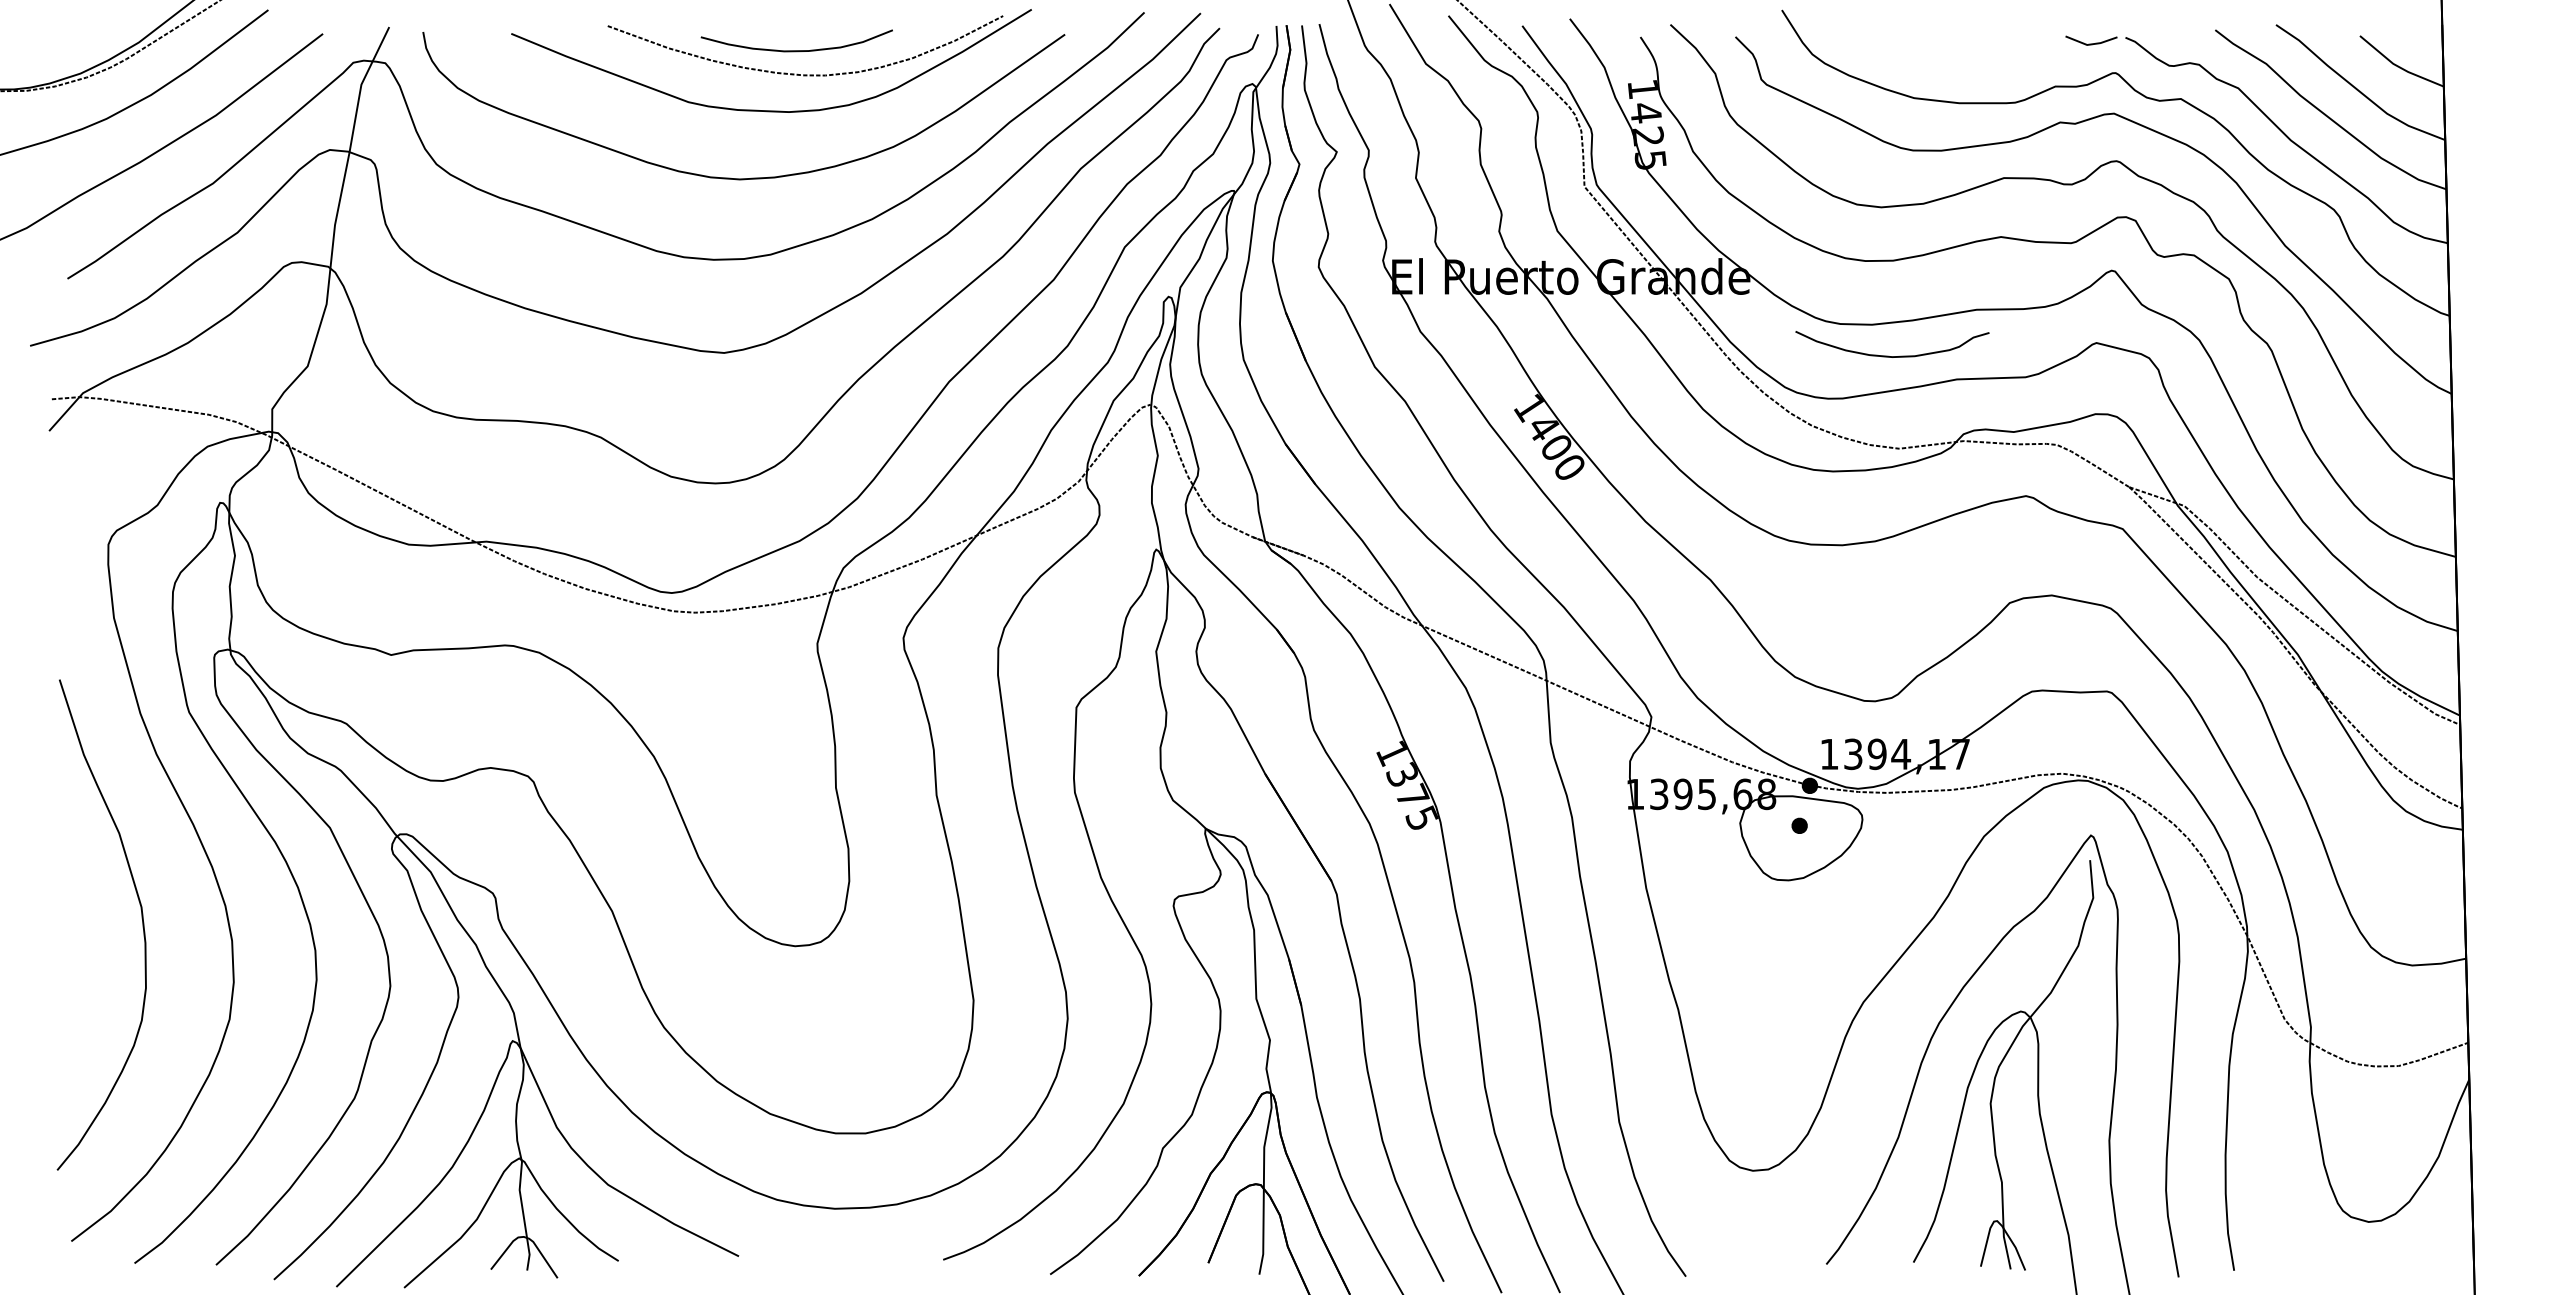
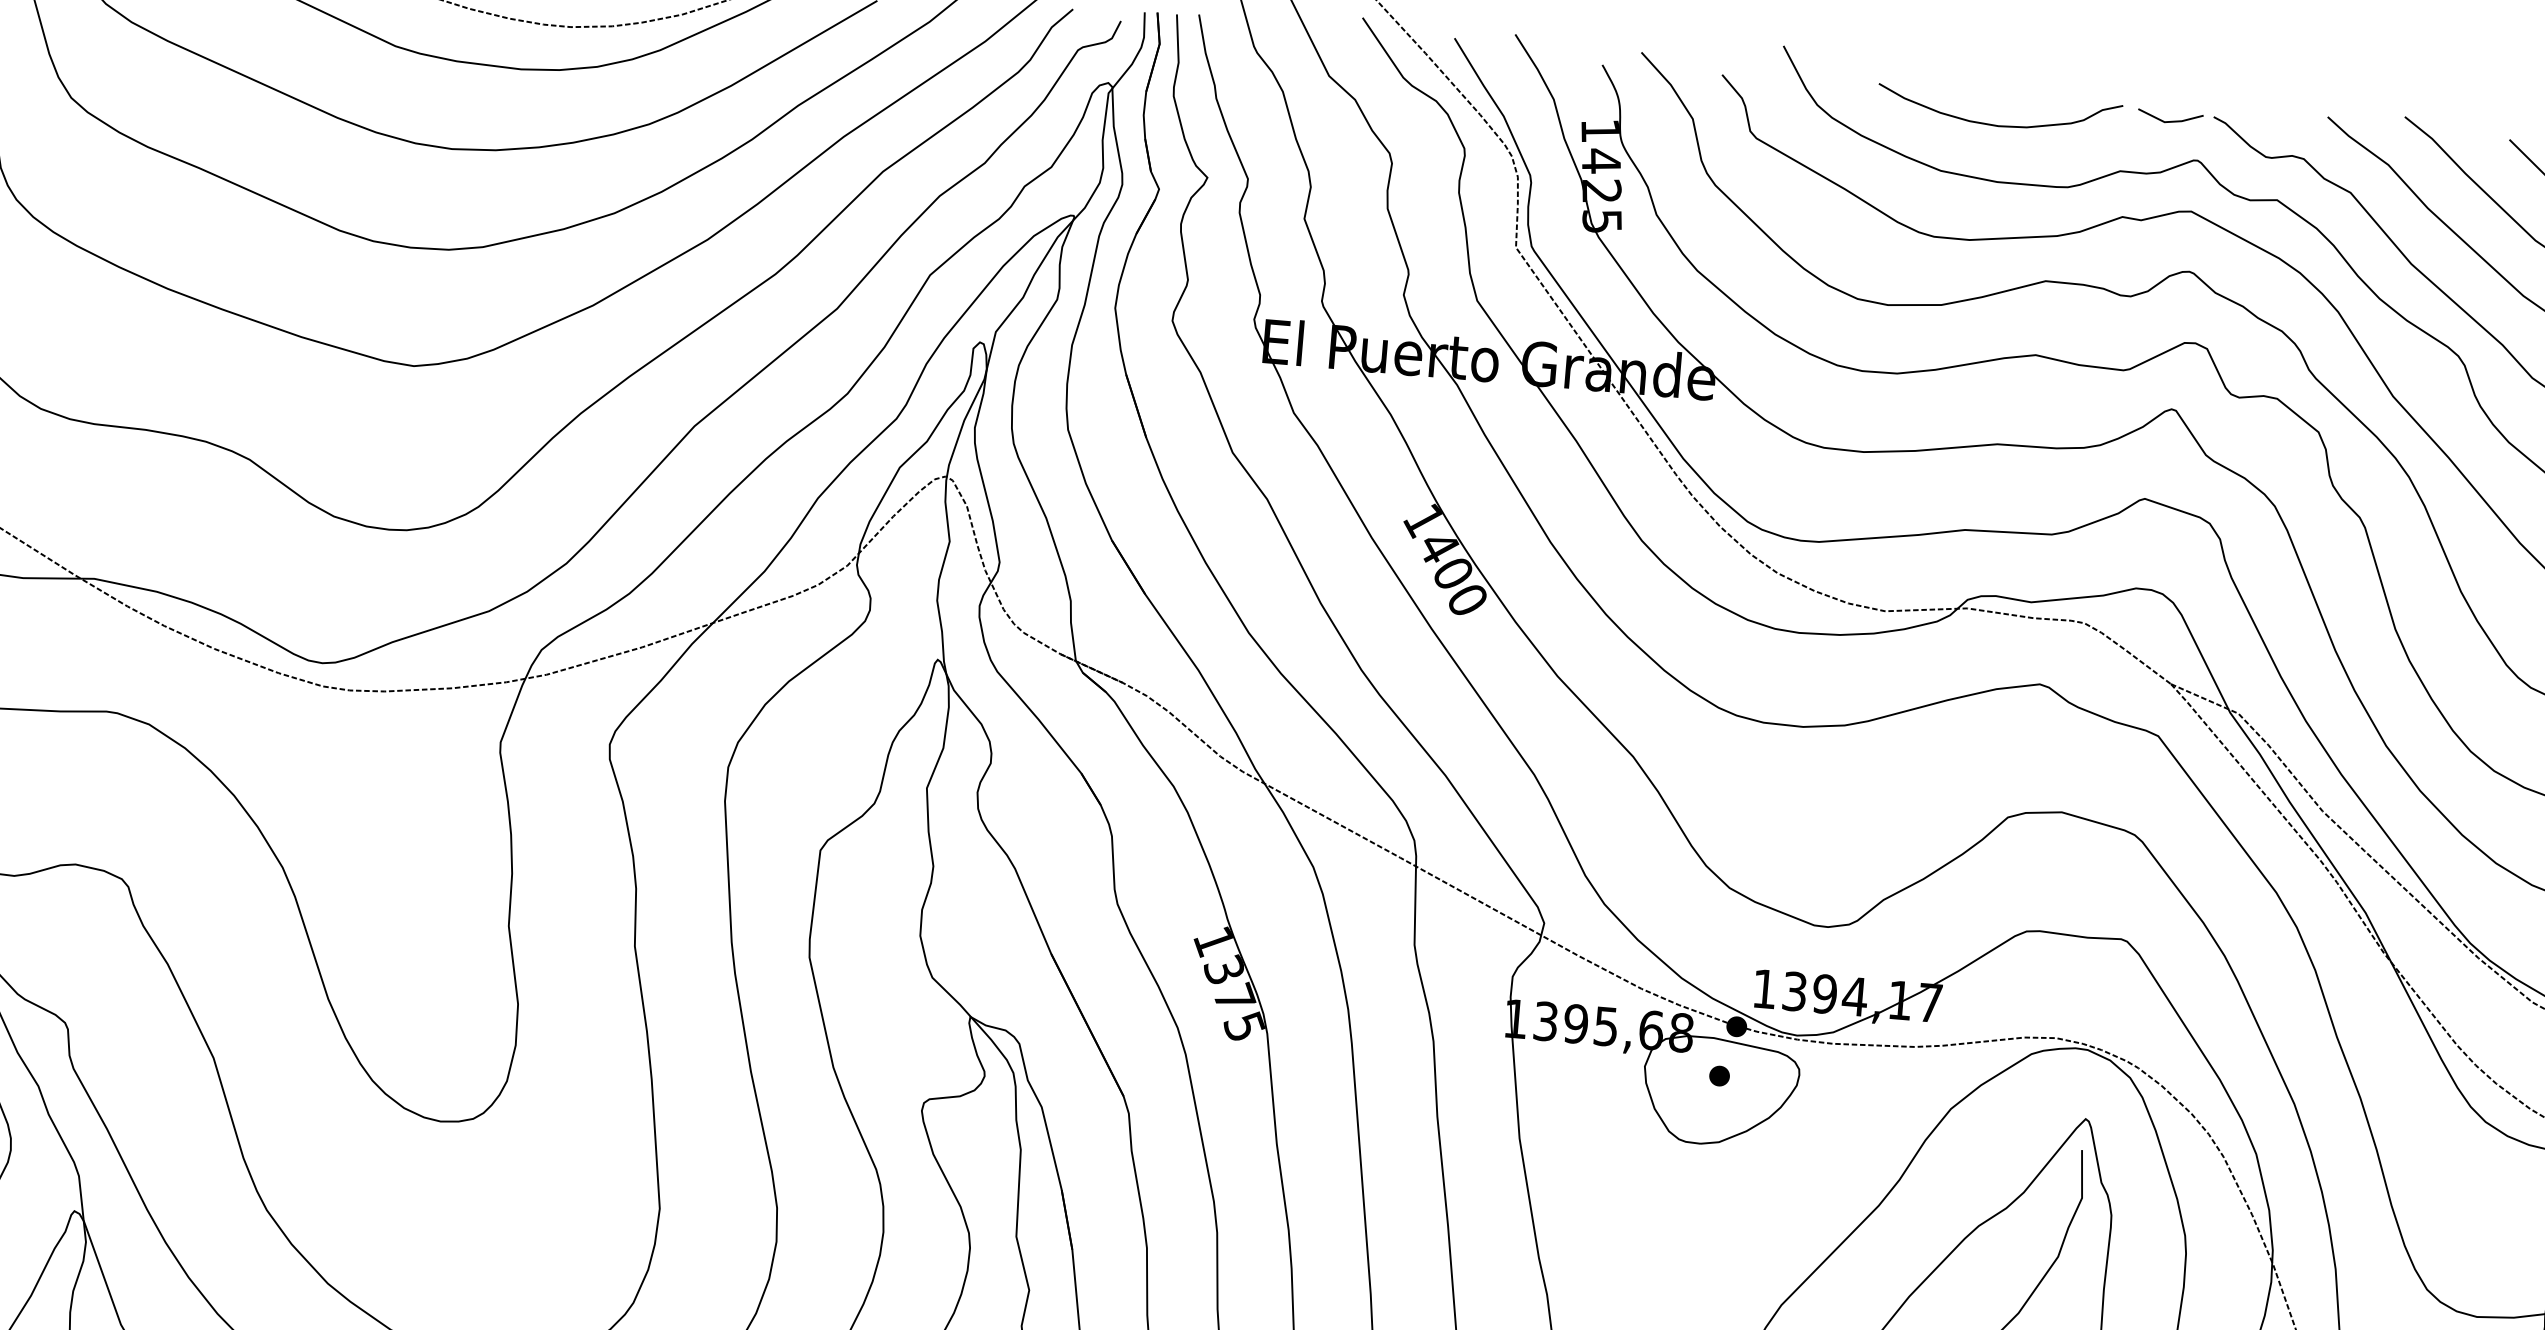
curve: (1888, 355) -> (1993, 123), moved

